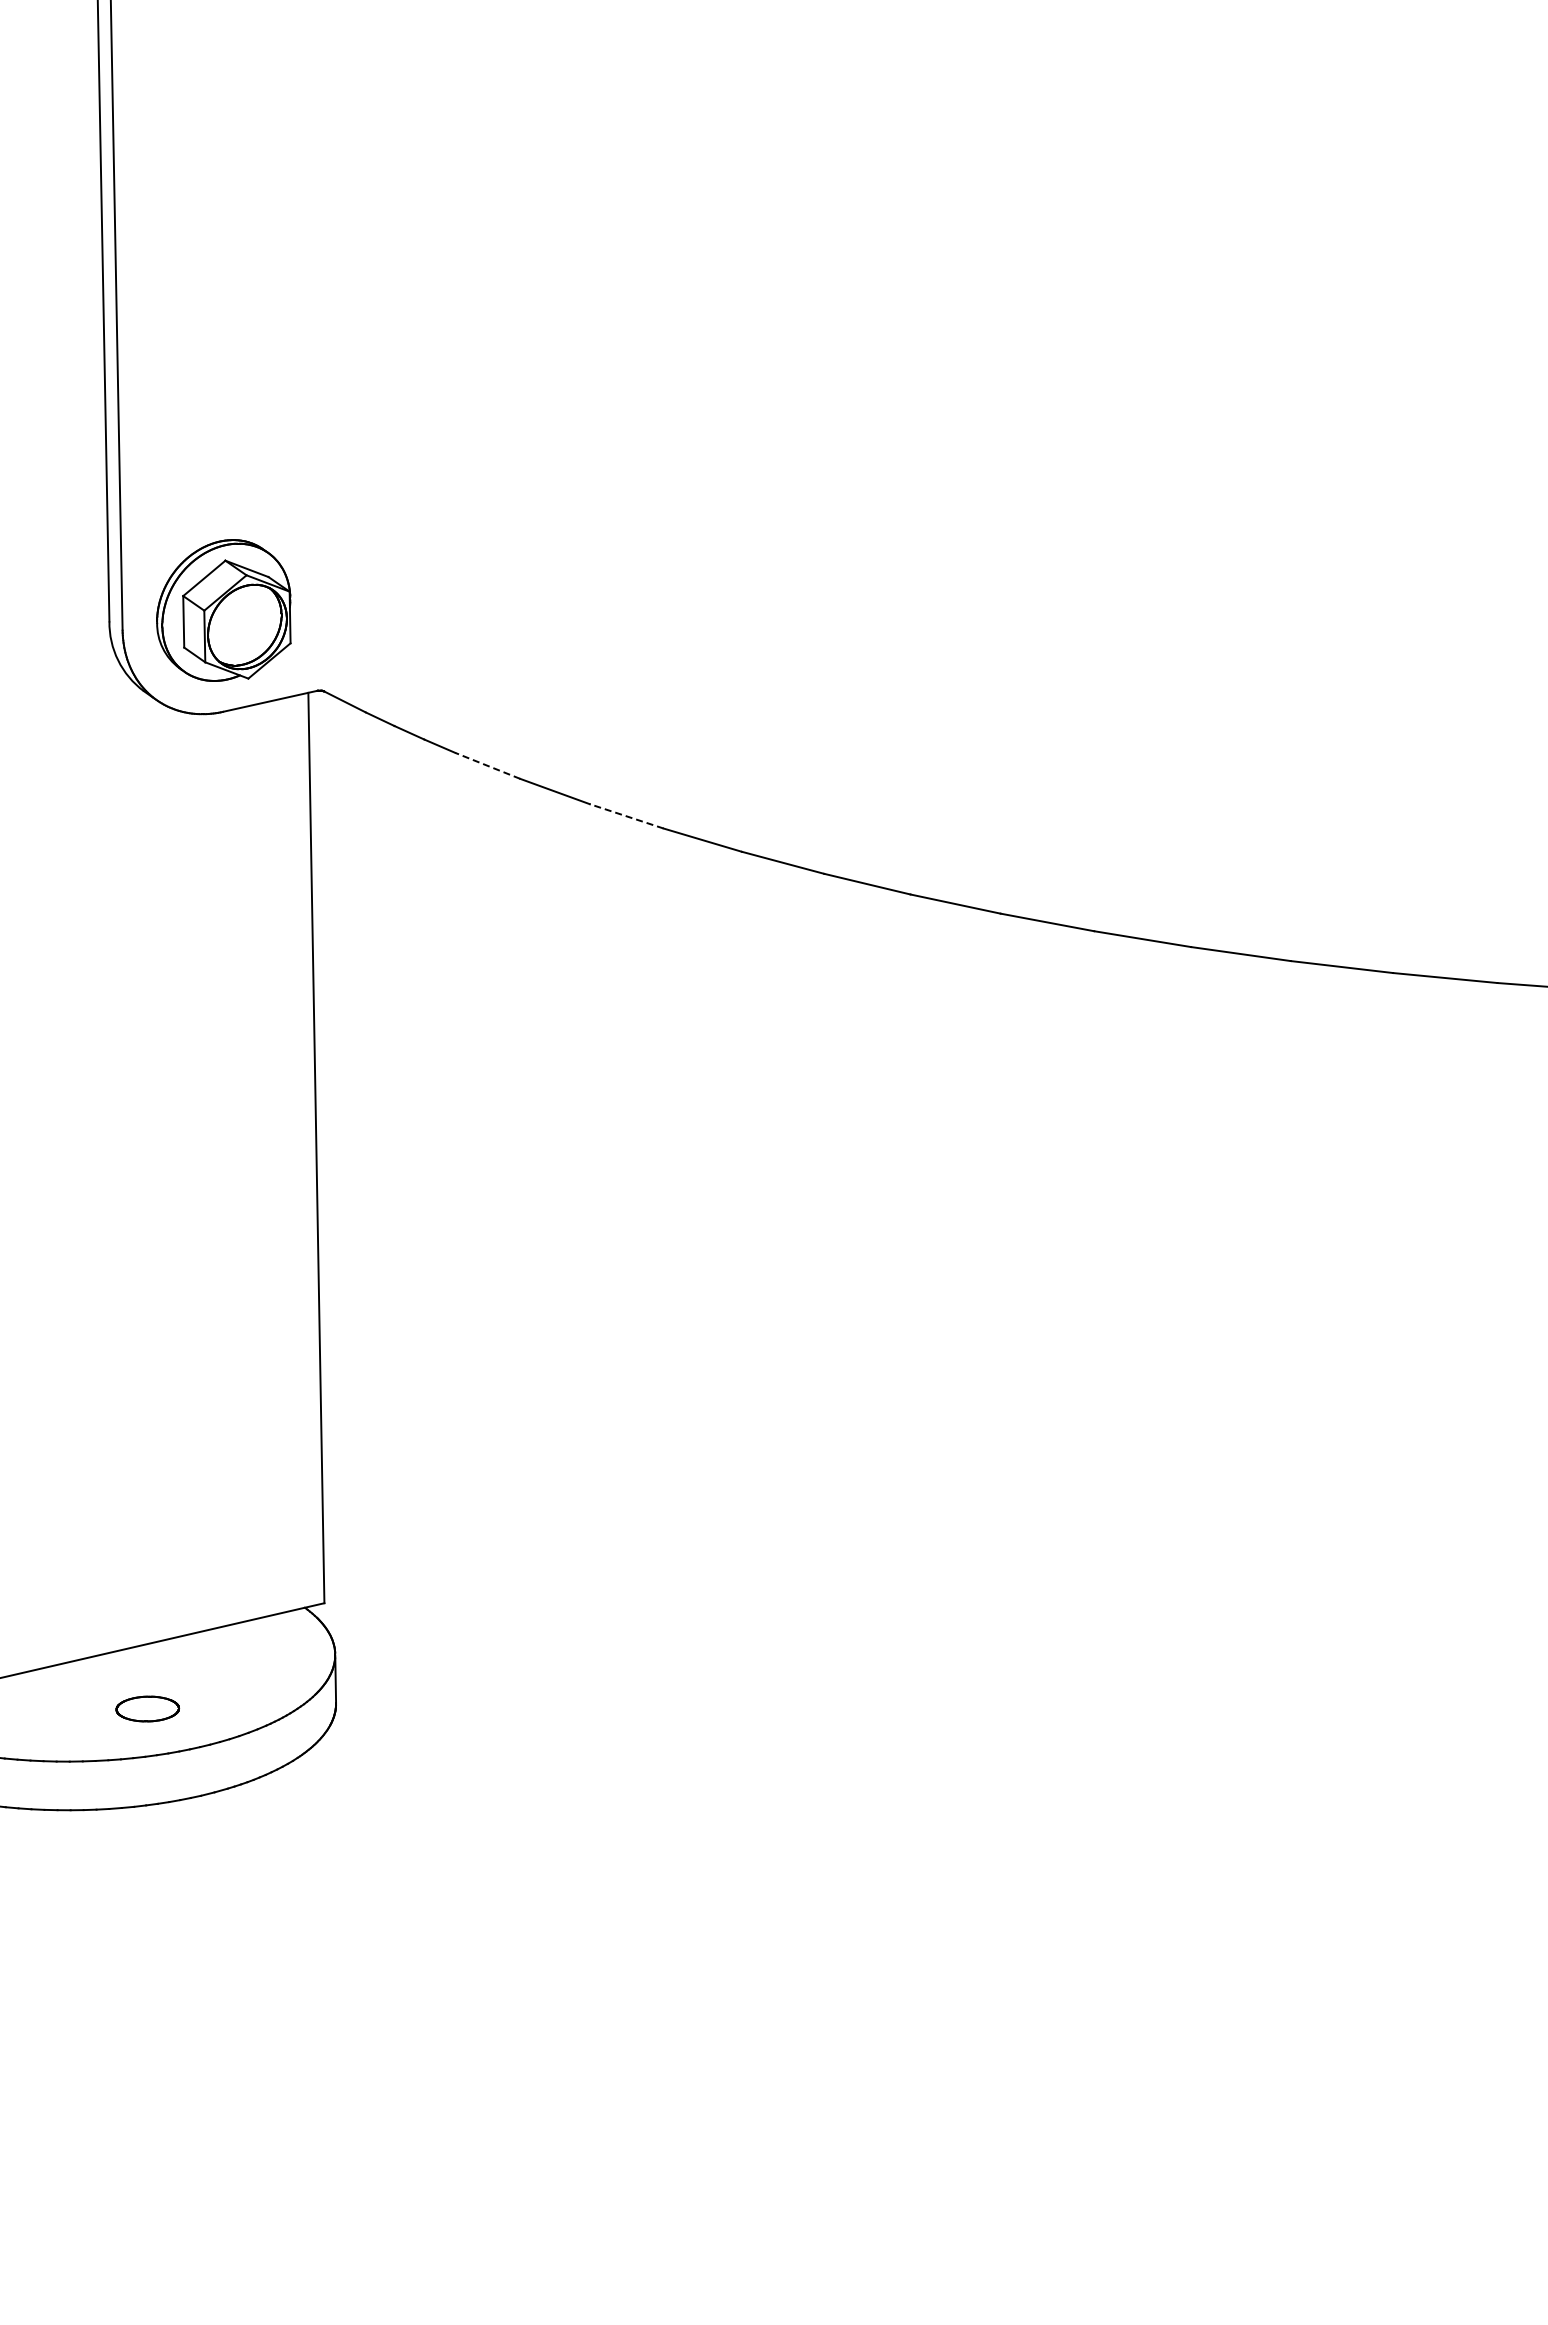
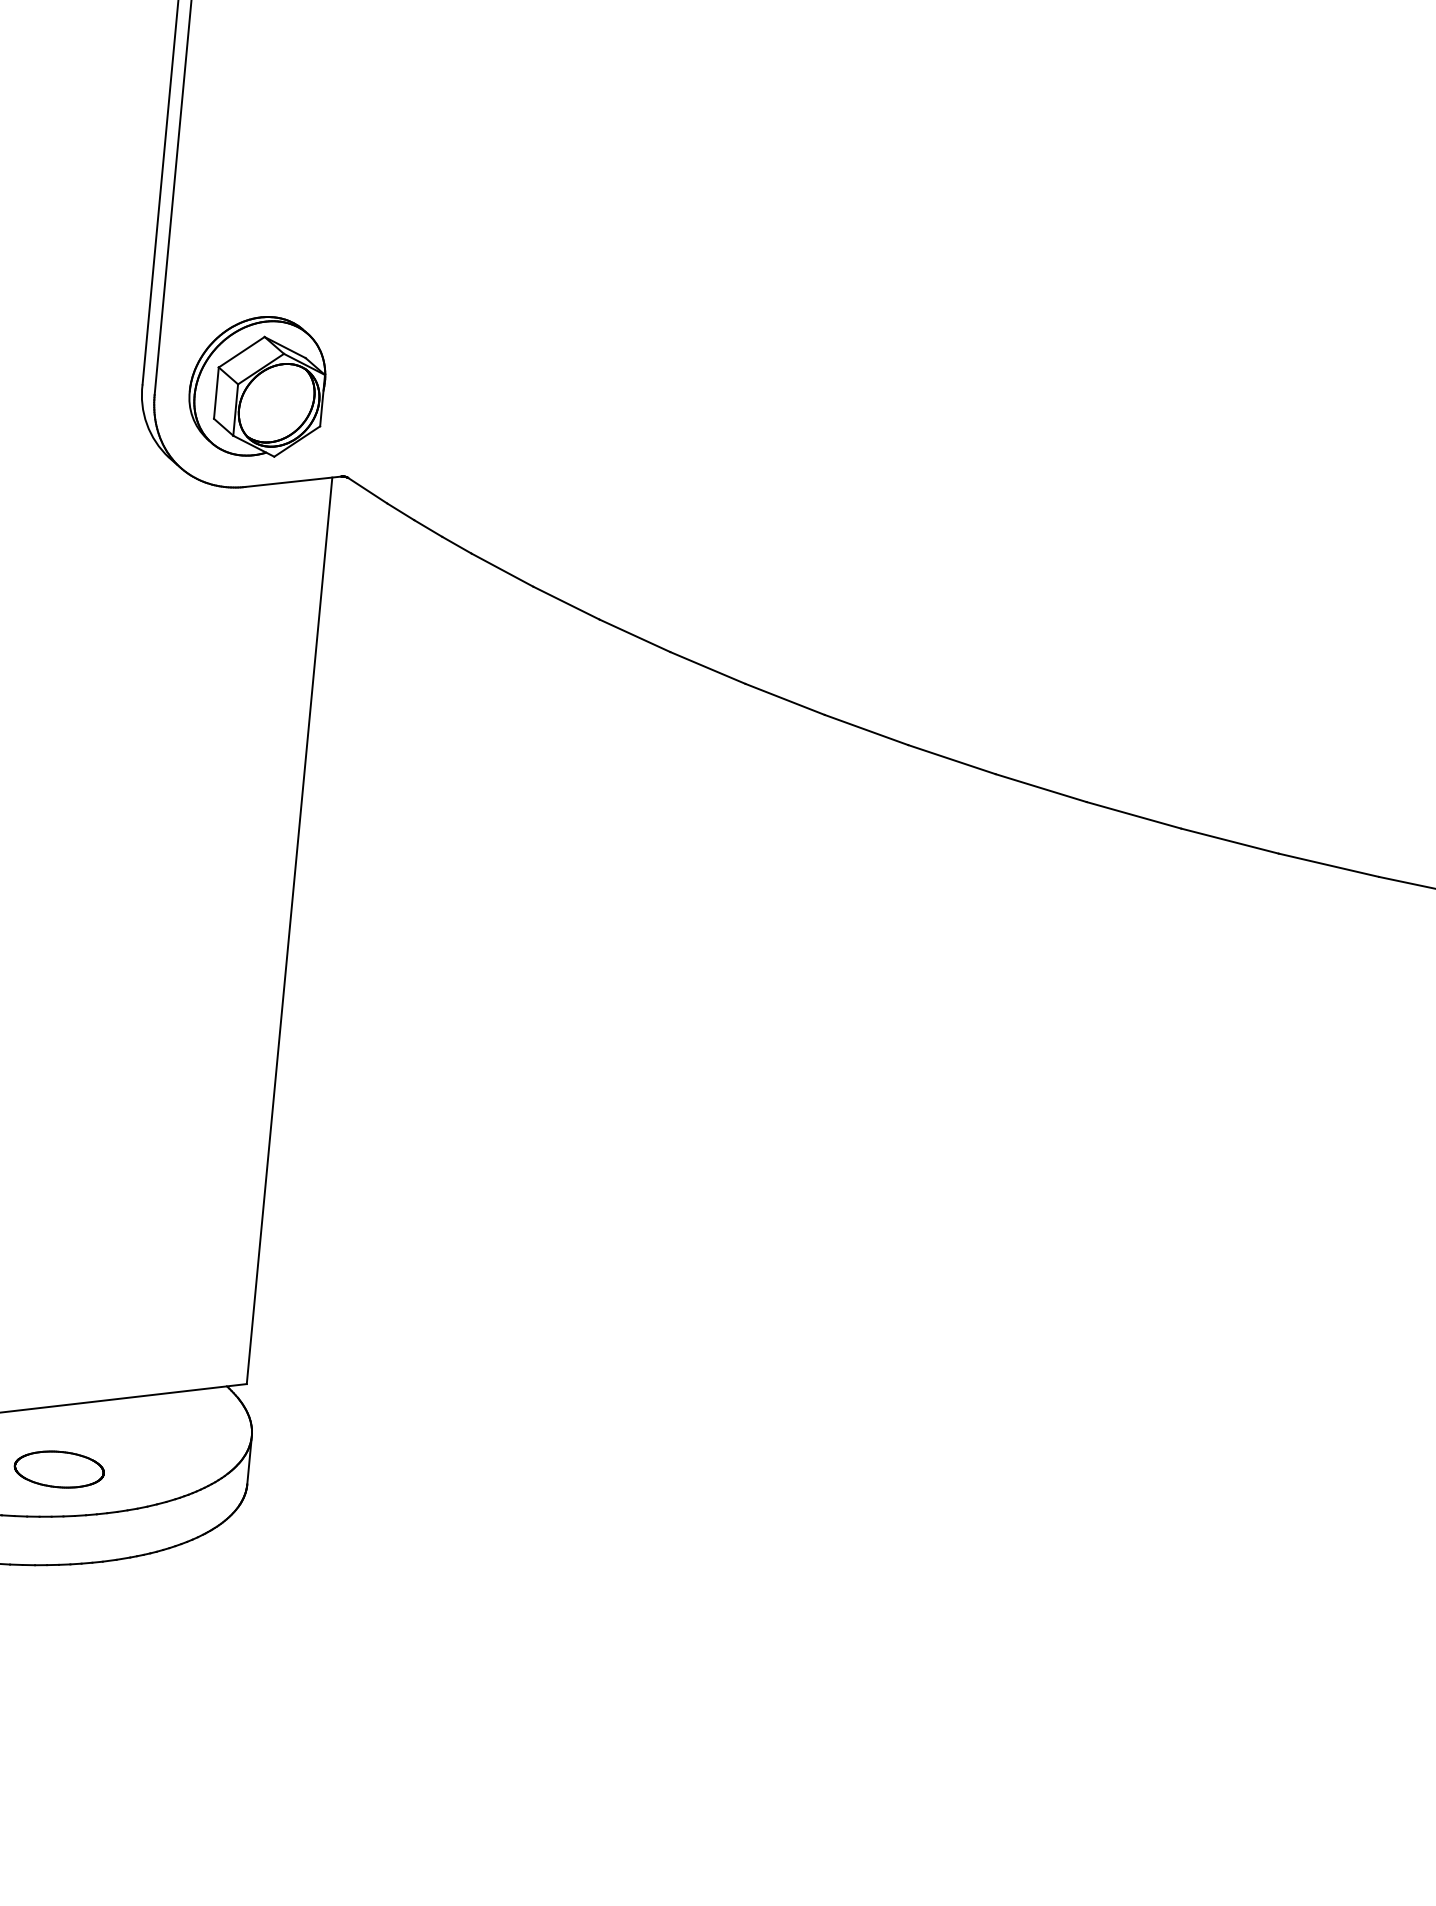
line: (487, 765) -> (502, 569), dashed -> solid
line: (626, 816) -> (634, 635), dashed -> solid
part: (147, 1708) -> (59, 1468), size x1.43

